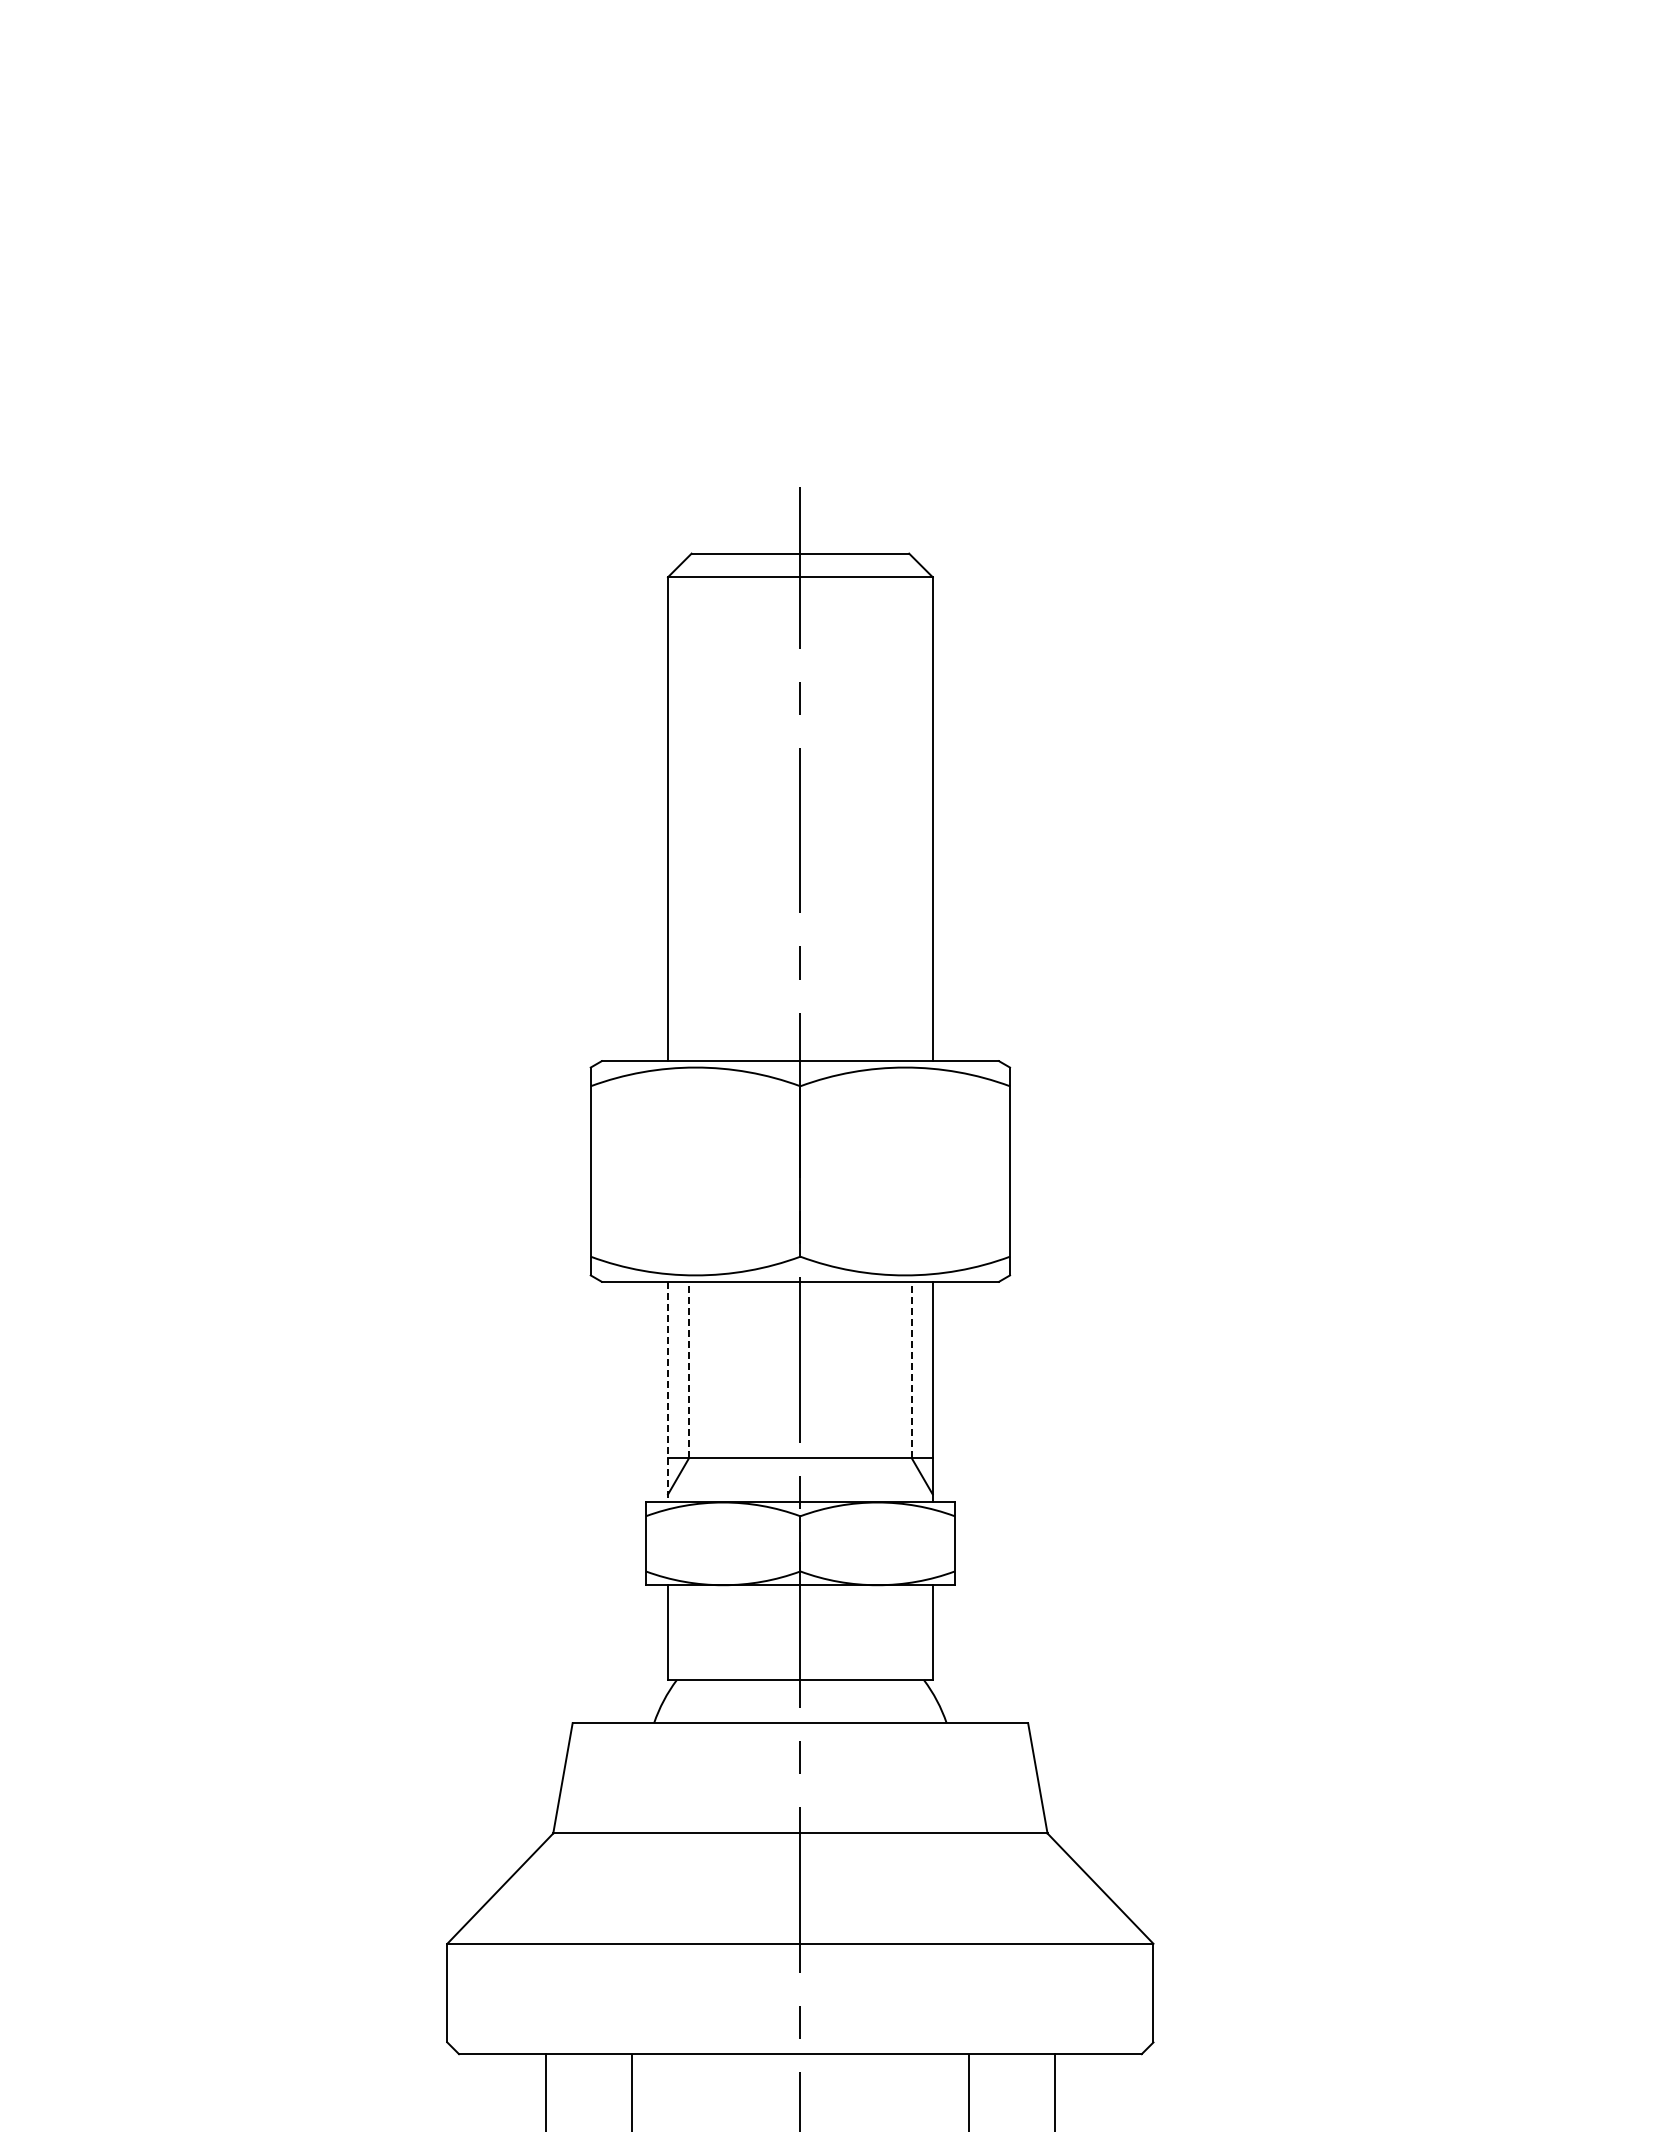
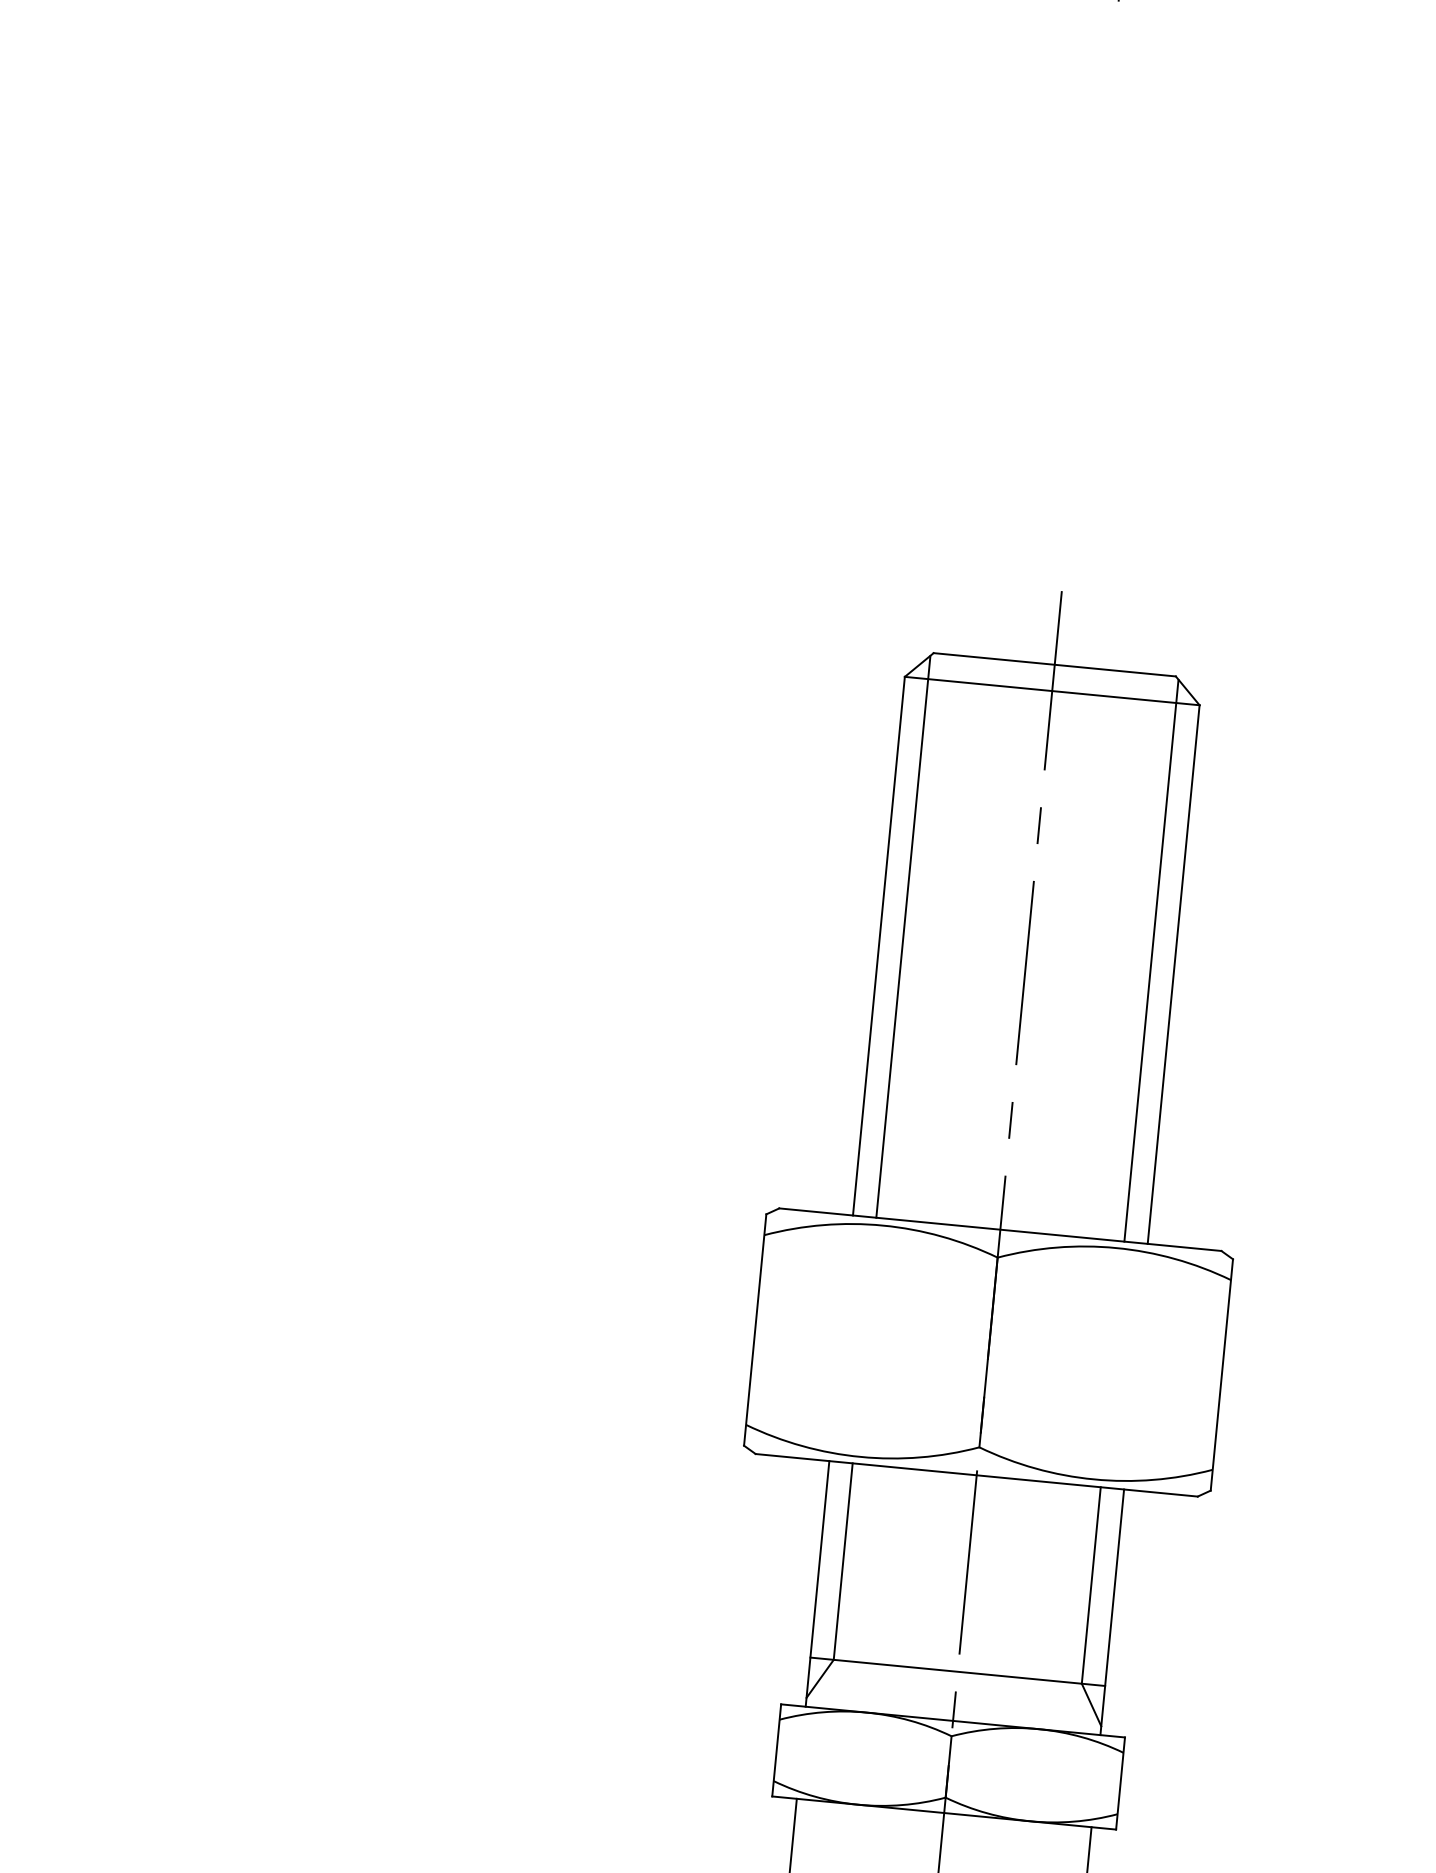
line: (688, 808) -> (902, 936), added
line: (911, 808) -> (1151, 960), added
line: (688, 1369) -> (842, 1560), dashed -> solid
line: (911, 1369) -> (1090, 1584), dashed -> solid
line: (668, 1392) -> (818, 1584), dashed -> solid

